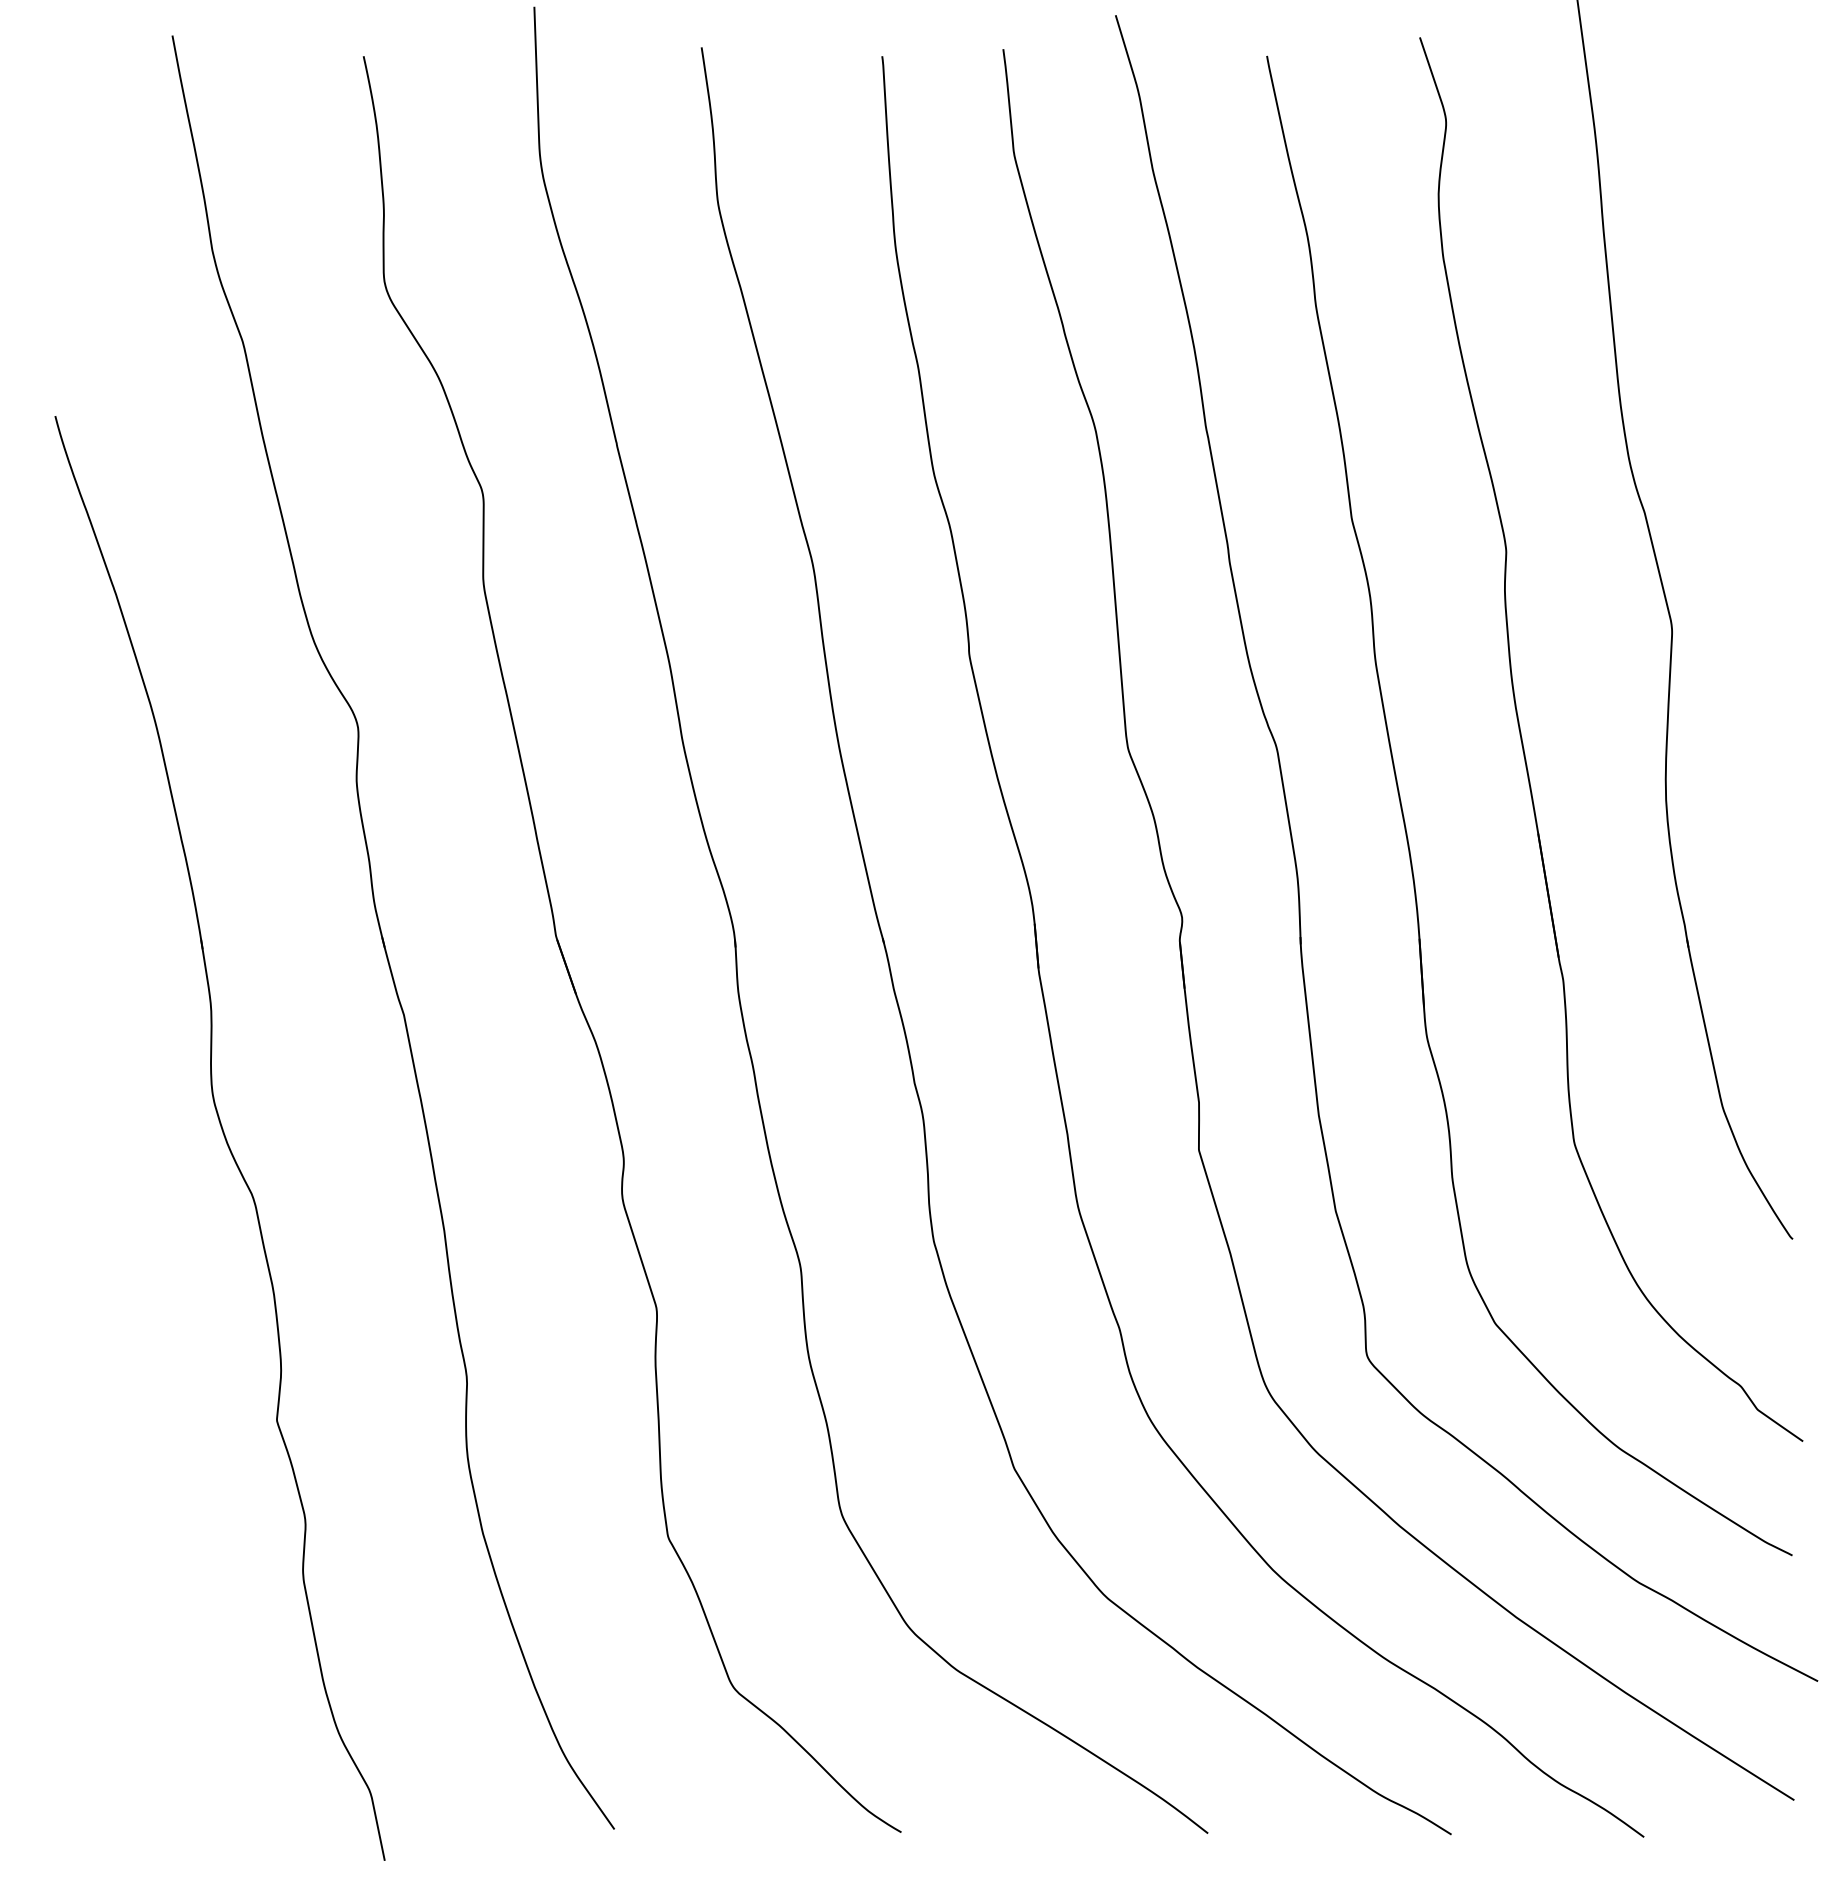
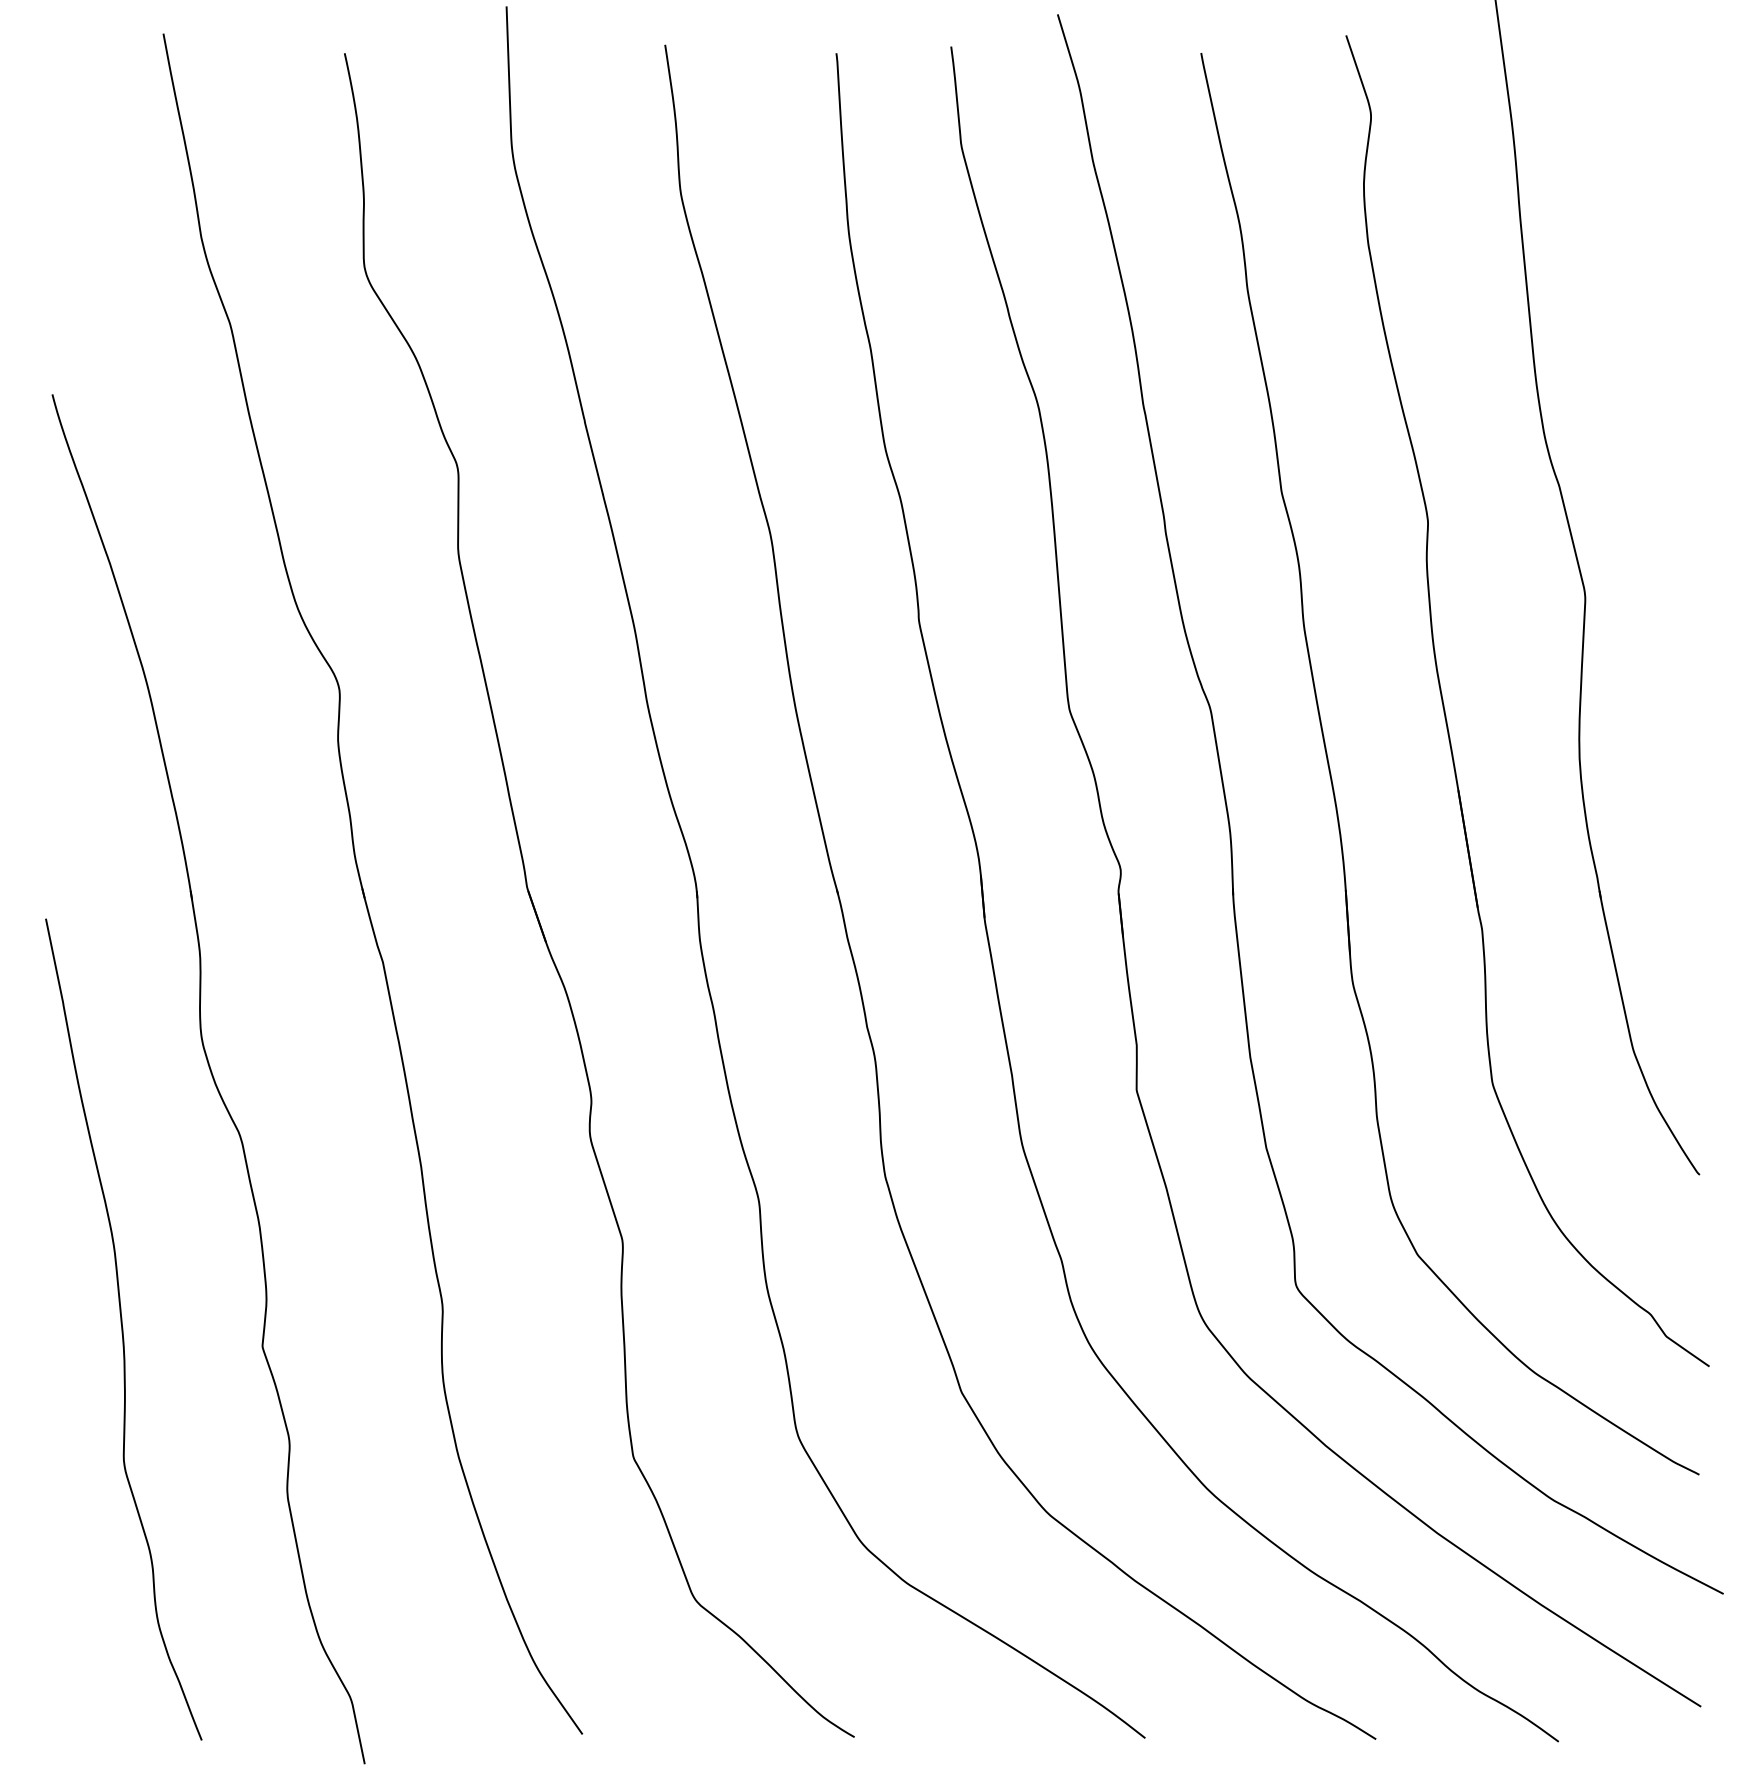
curve: (129, 1402) -> (122, 1329), added

